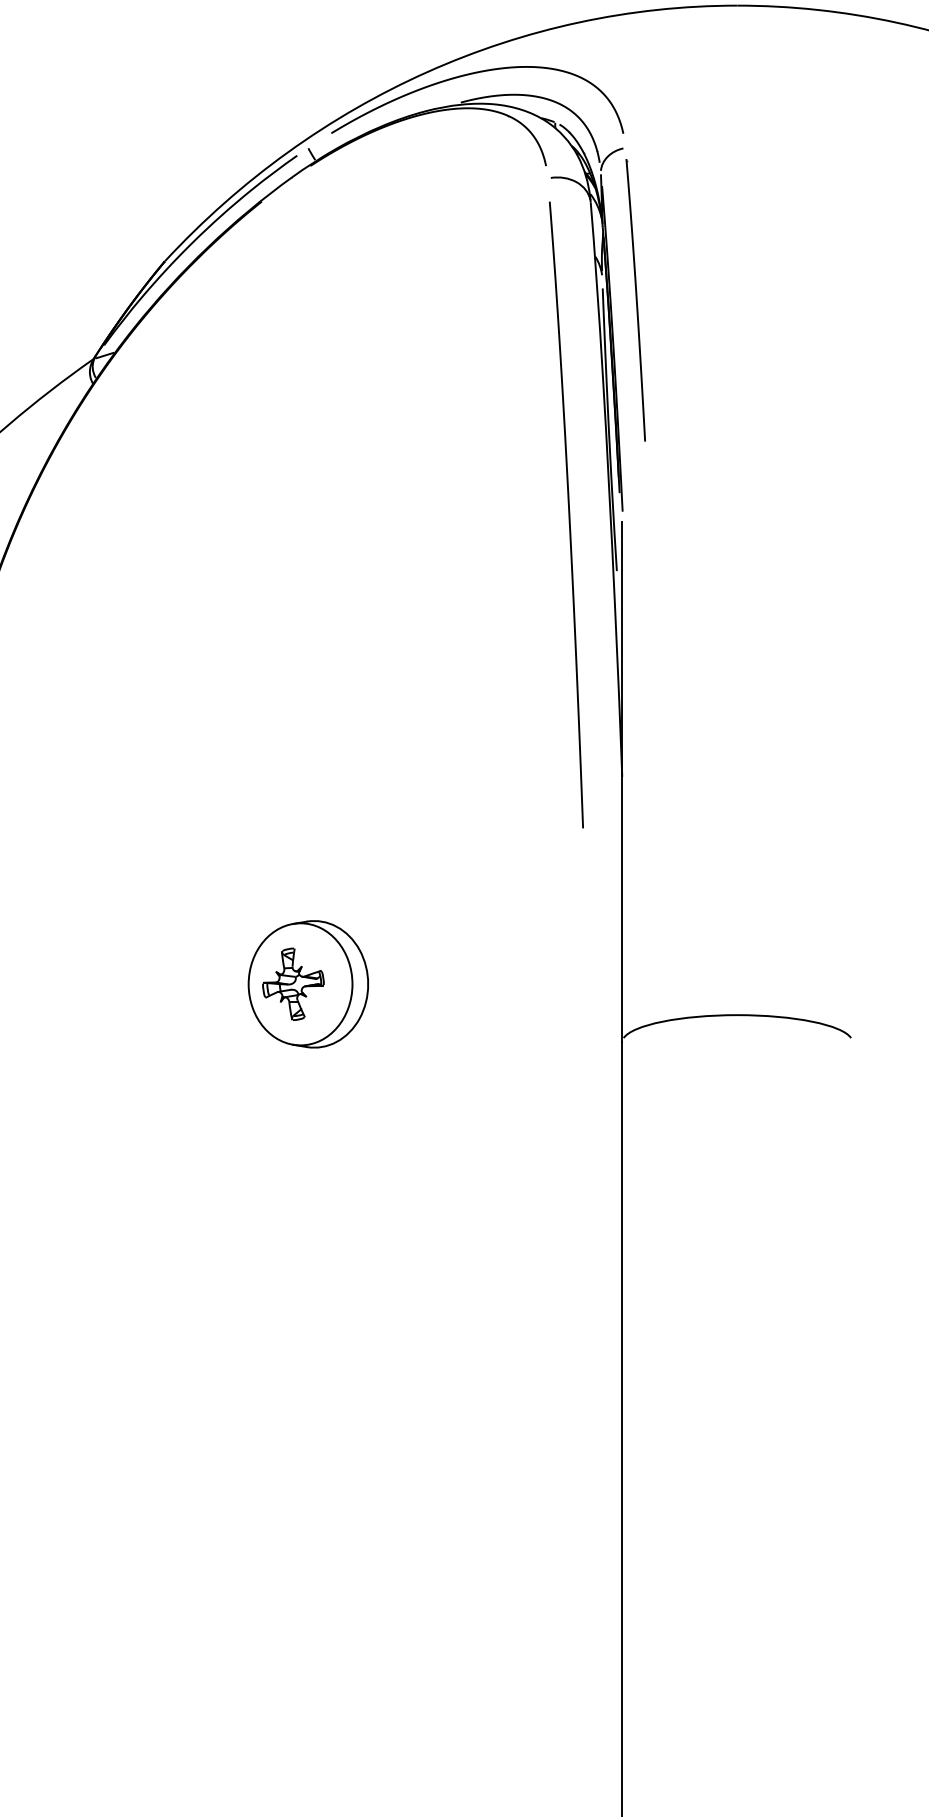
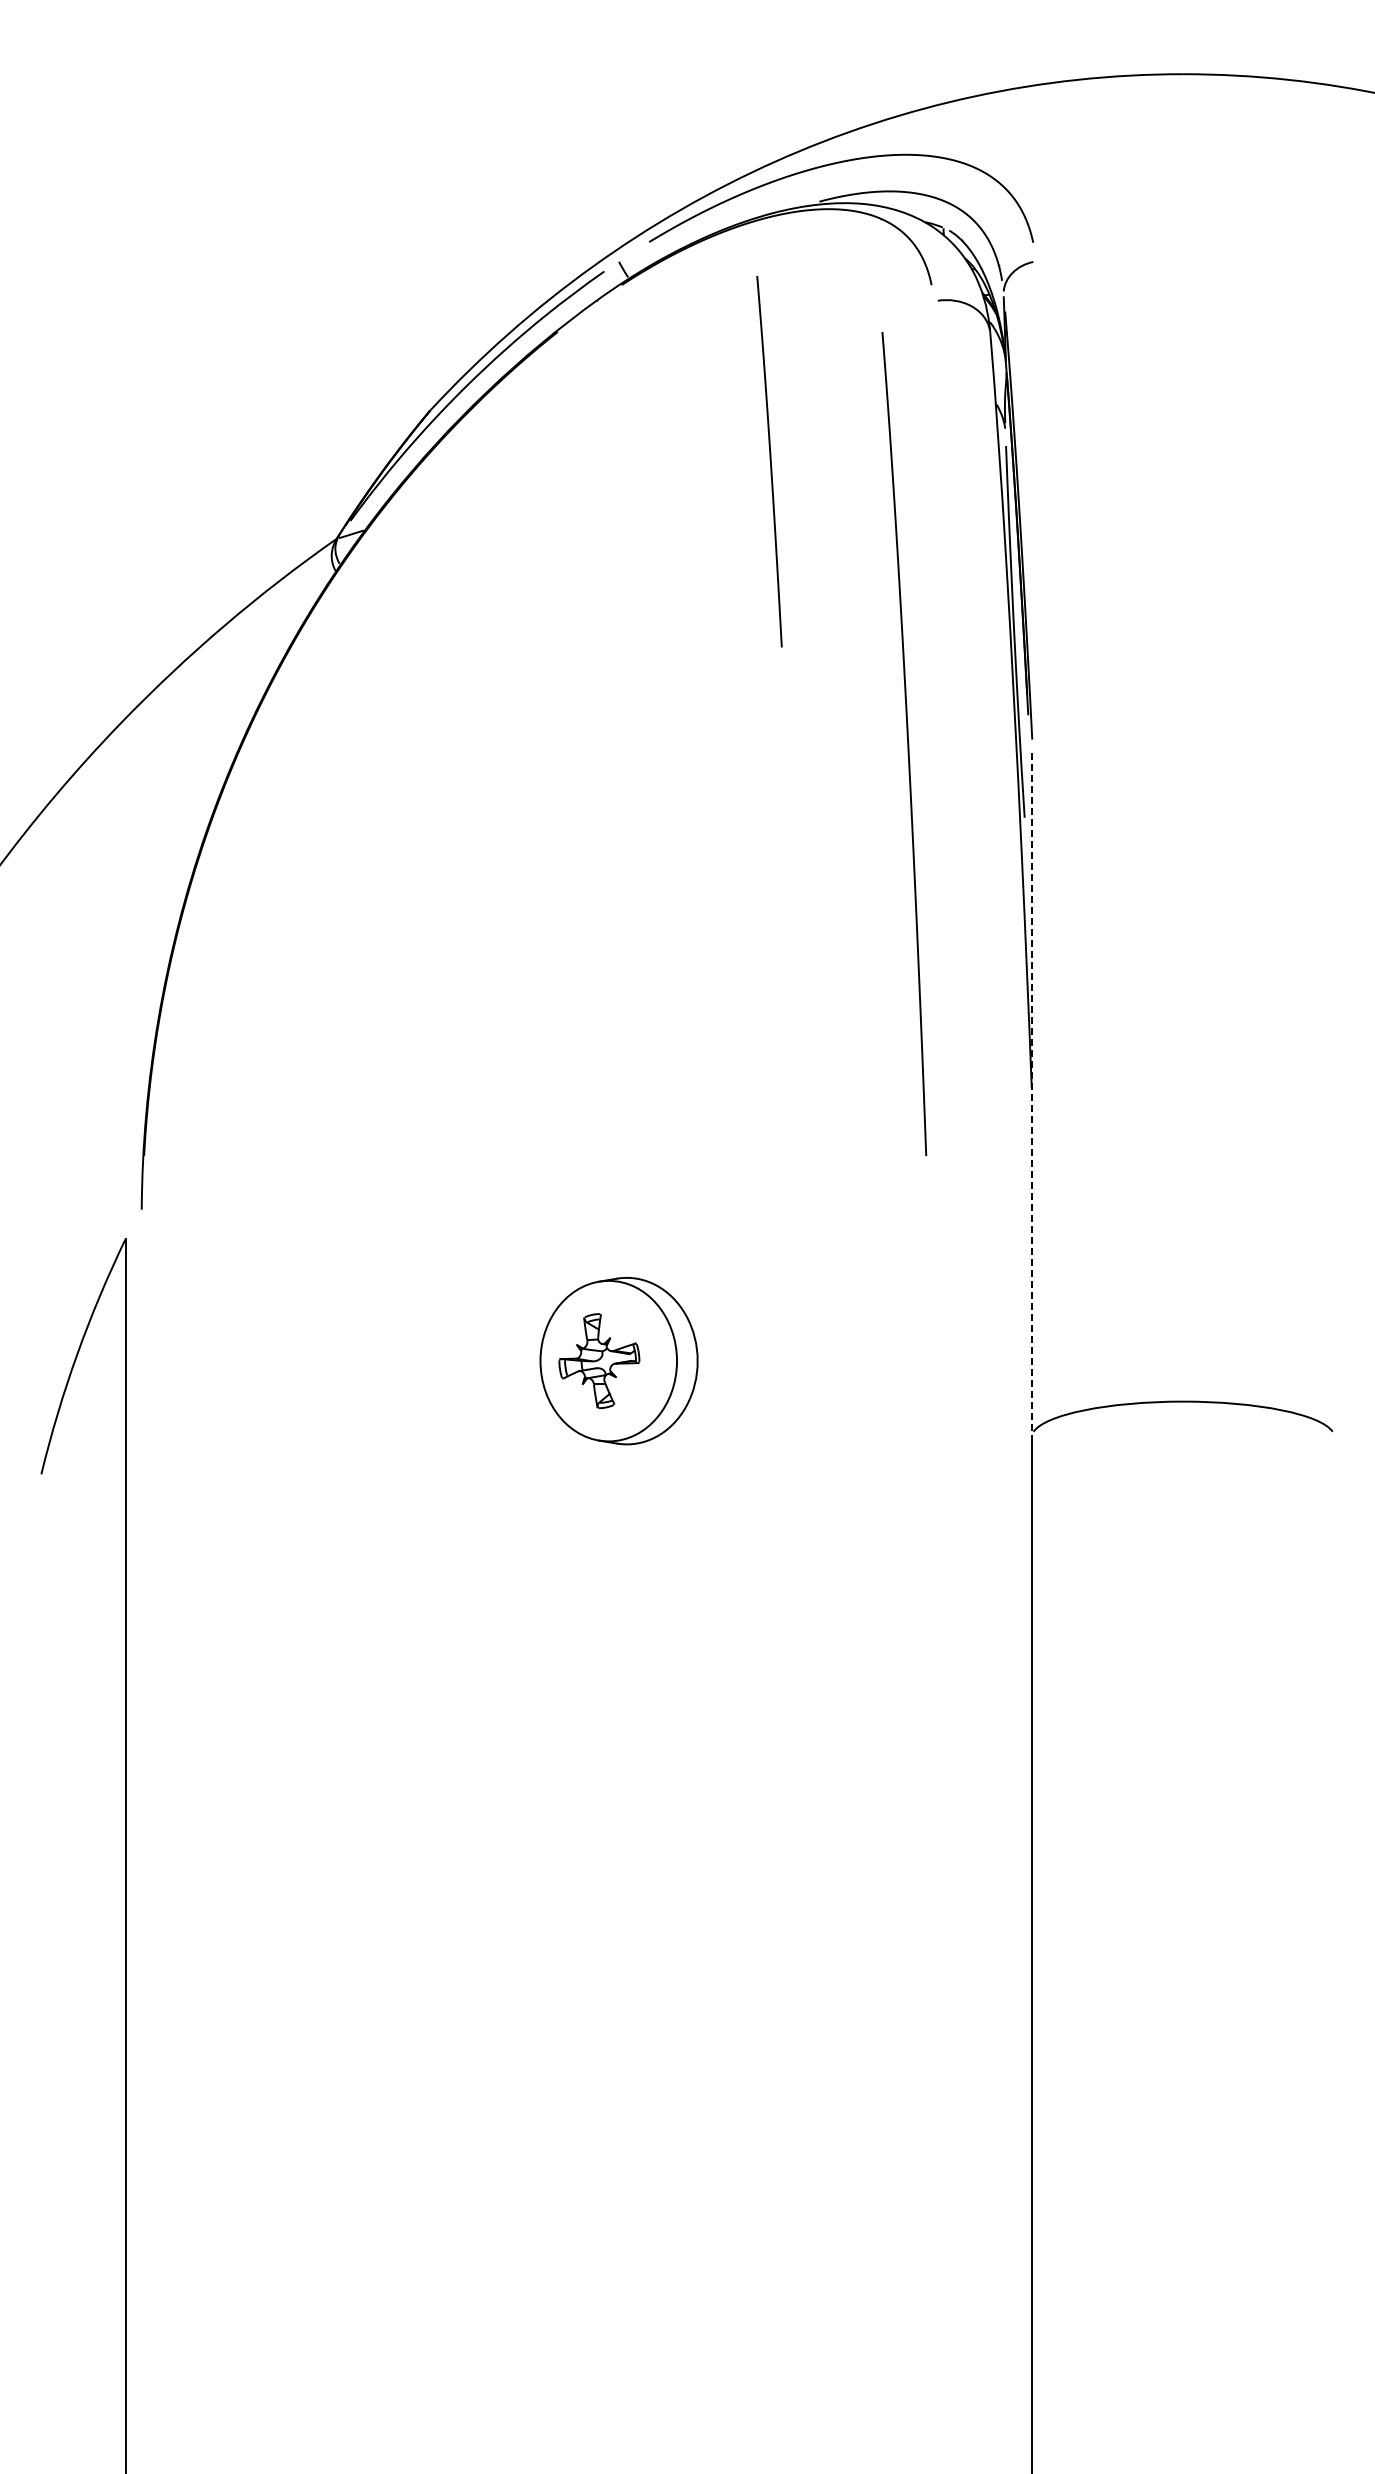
part: (635, 300) -> (769, 461), moved
curve: (568, 514) -> (907, 743), moved
line: (622, 782) -> (1031, 1095), solid -> dashed

